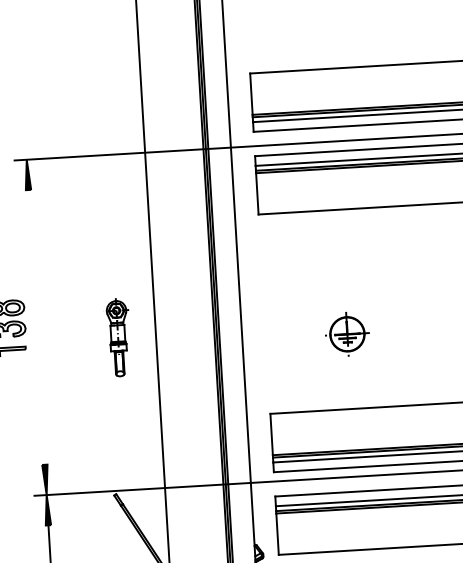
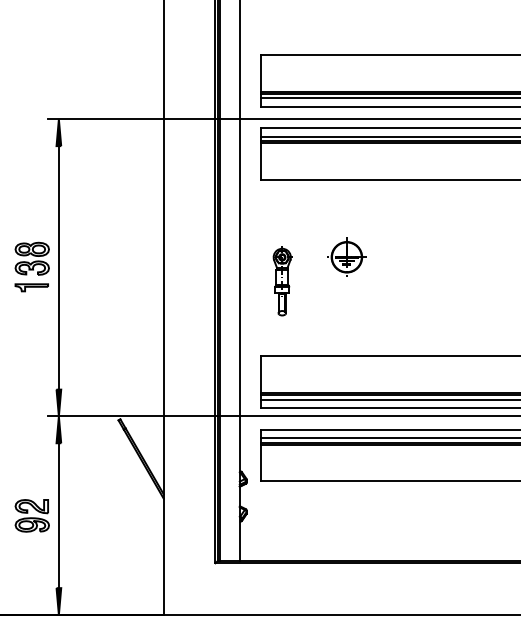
line: (36, 327) -> (58, 267), added
part: (346, 333) -> (346, 256), moved
part: (118, 337) -> (282, 281), moved

